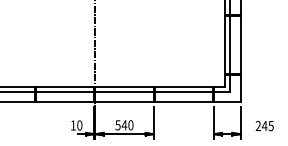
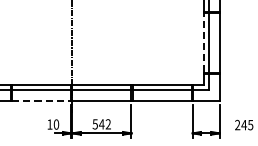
line: (225, 44) -> (204, 42), solid -> dashed
line: (65, 101) -> (41, 100), solid -> dashed
text: (130, 125) -> (107, 124), 540 -> 542

